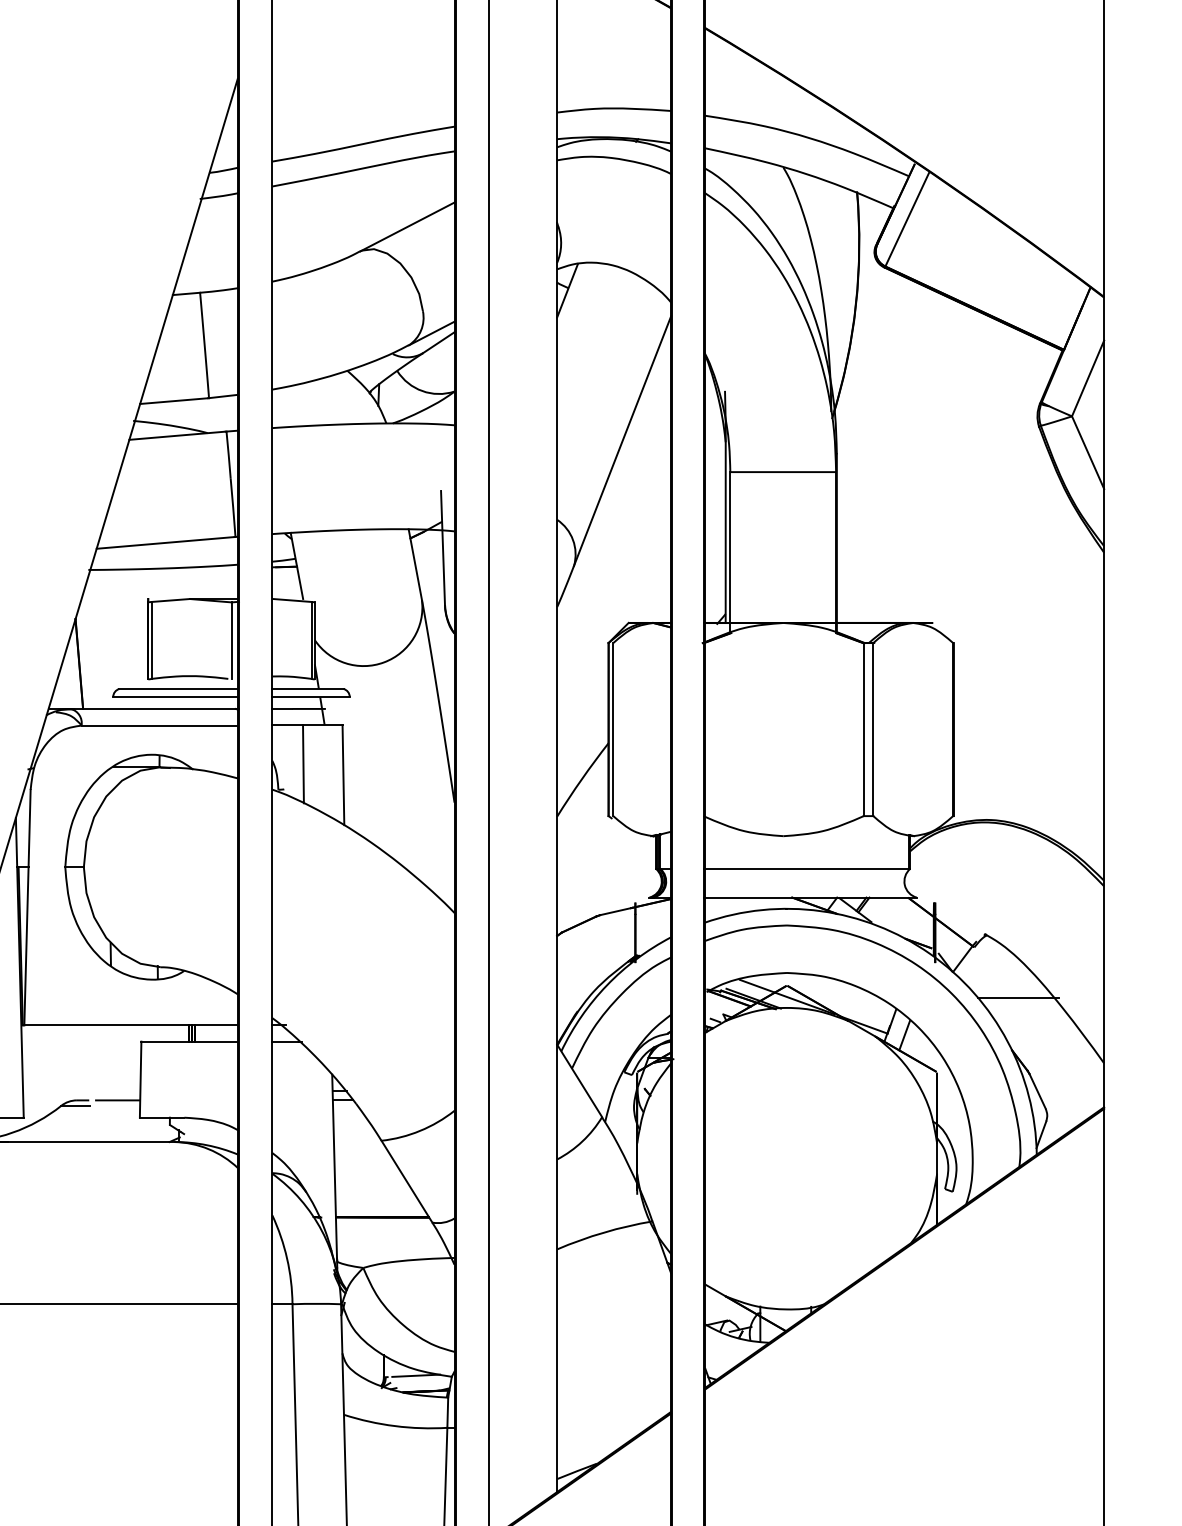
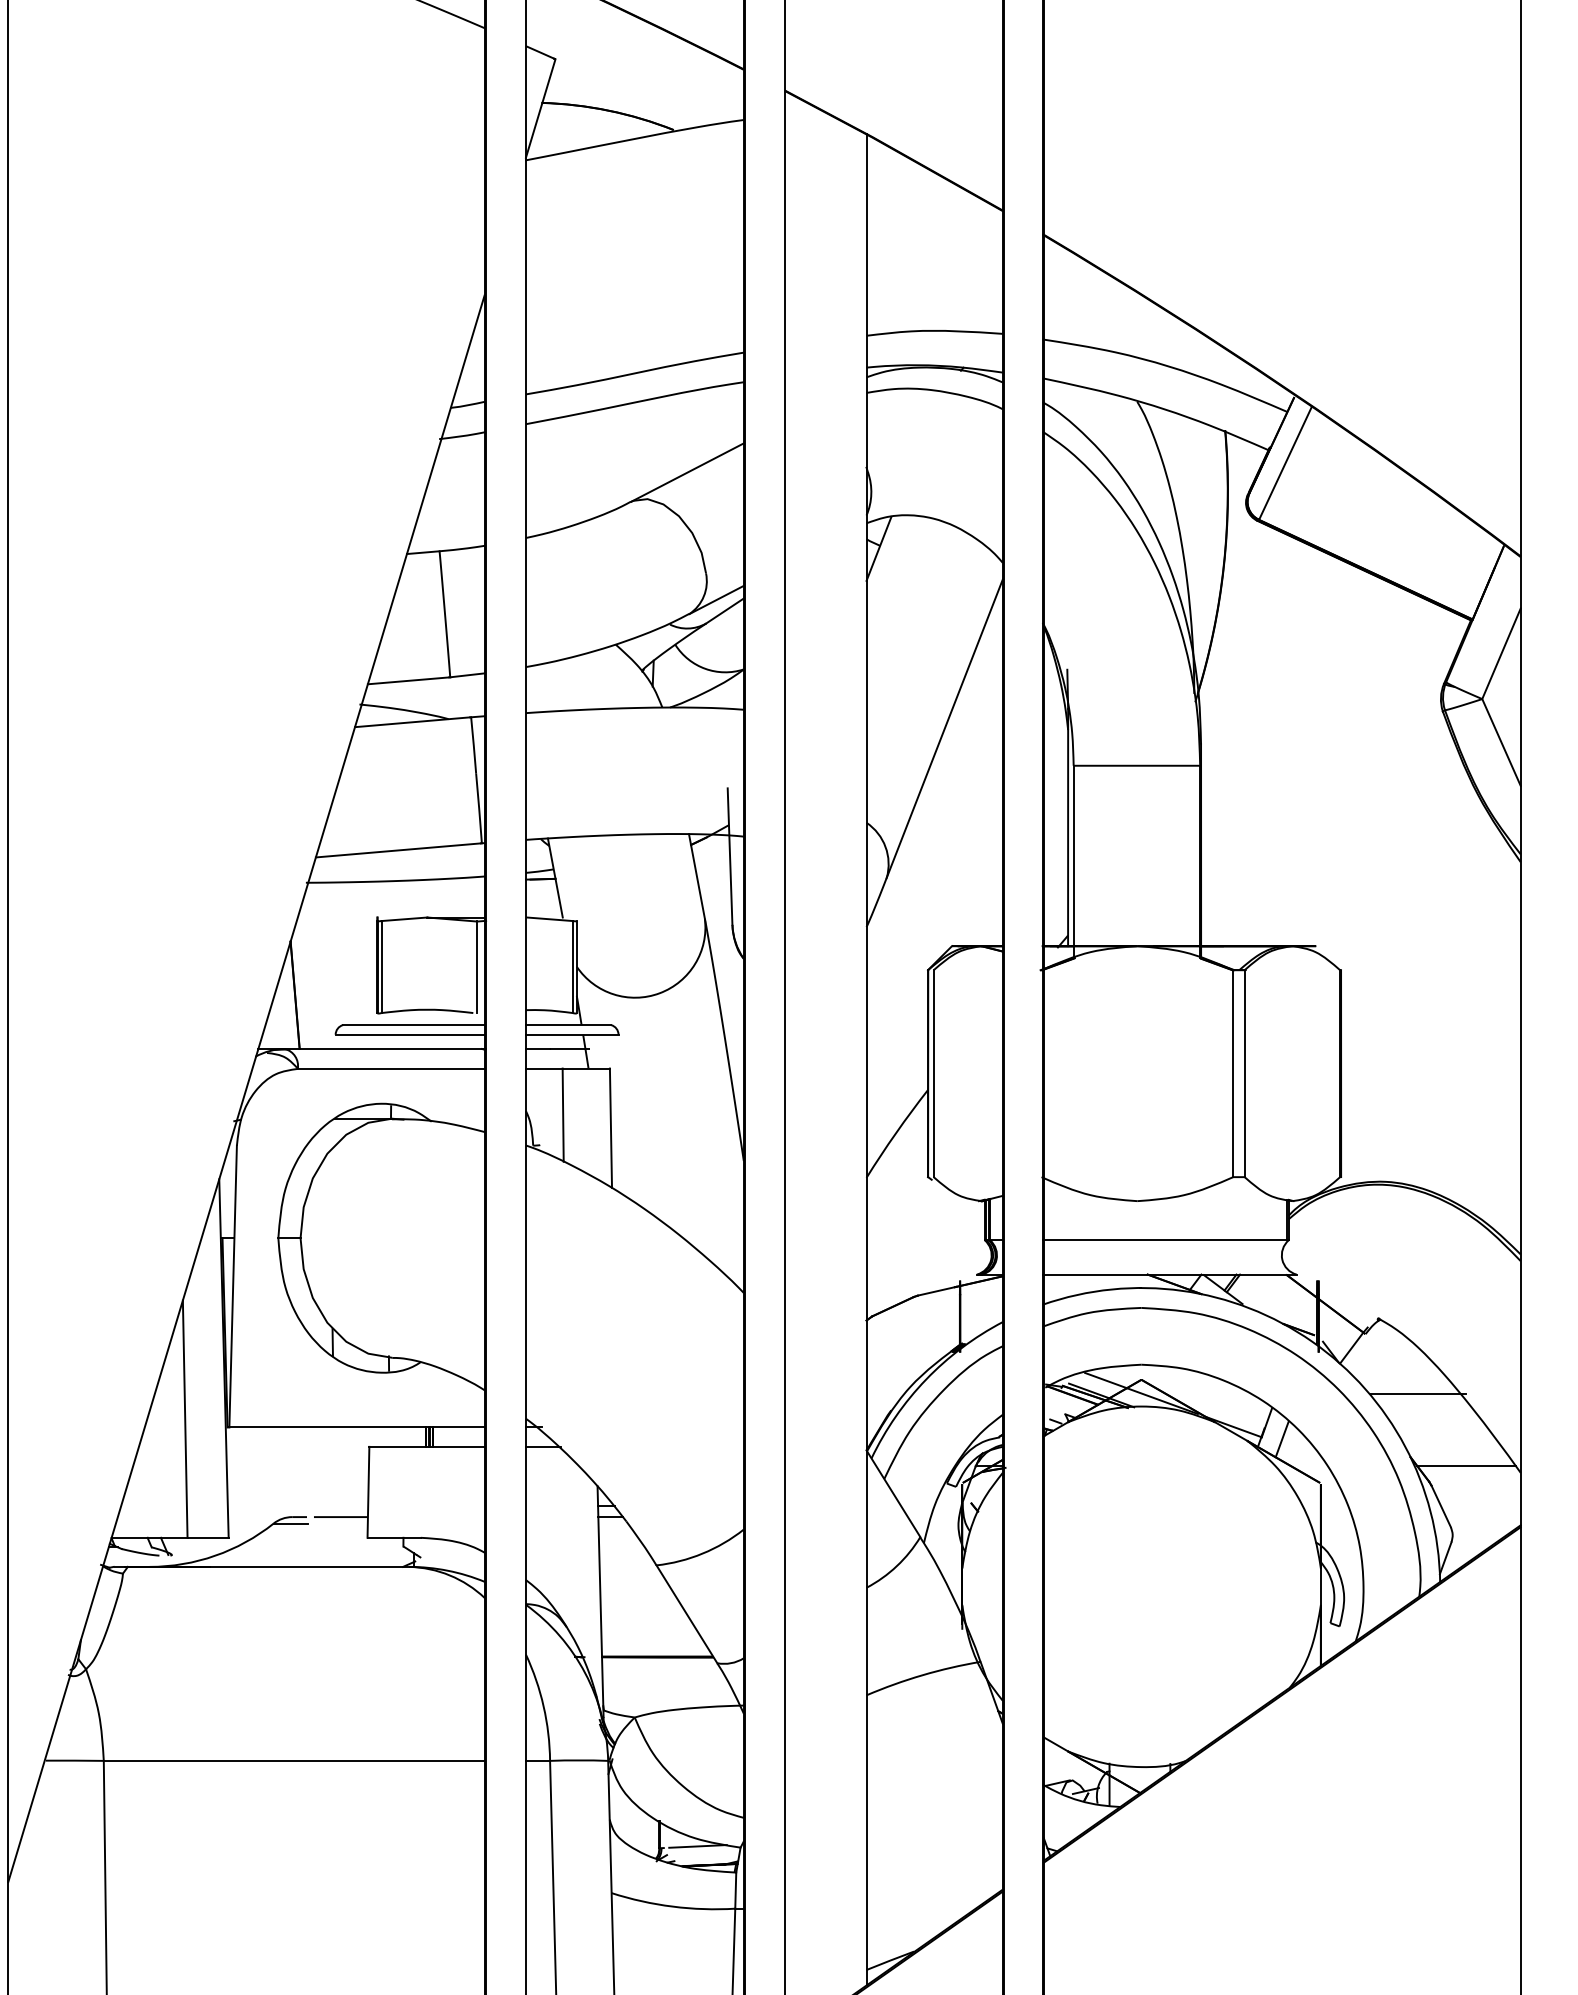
line: (1058, 1058) -> (1466, 1466), added

